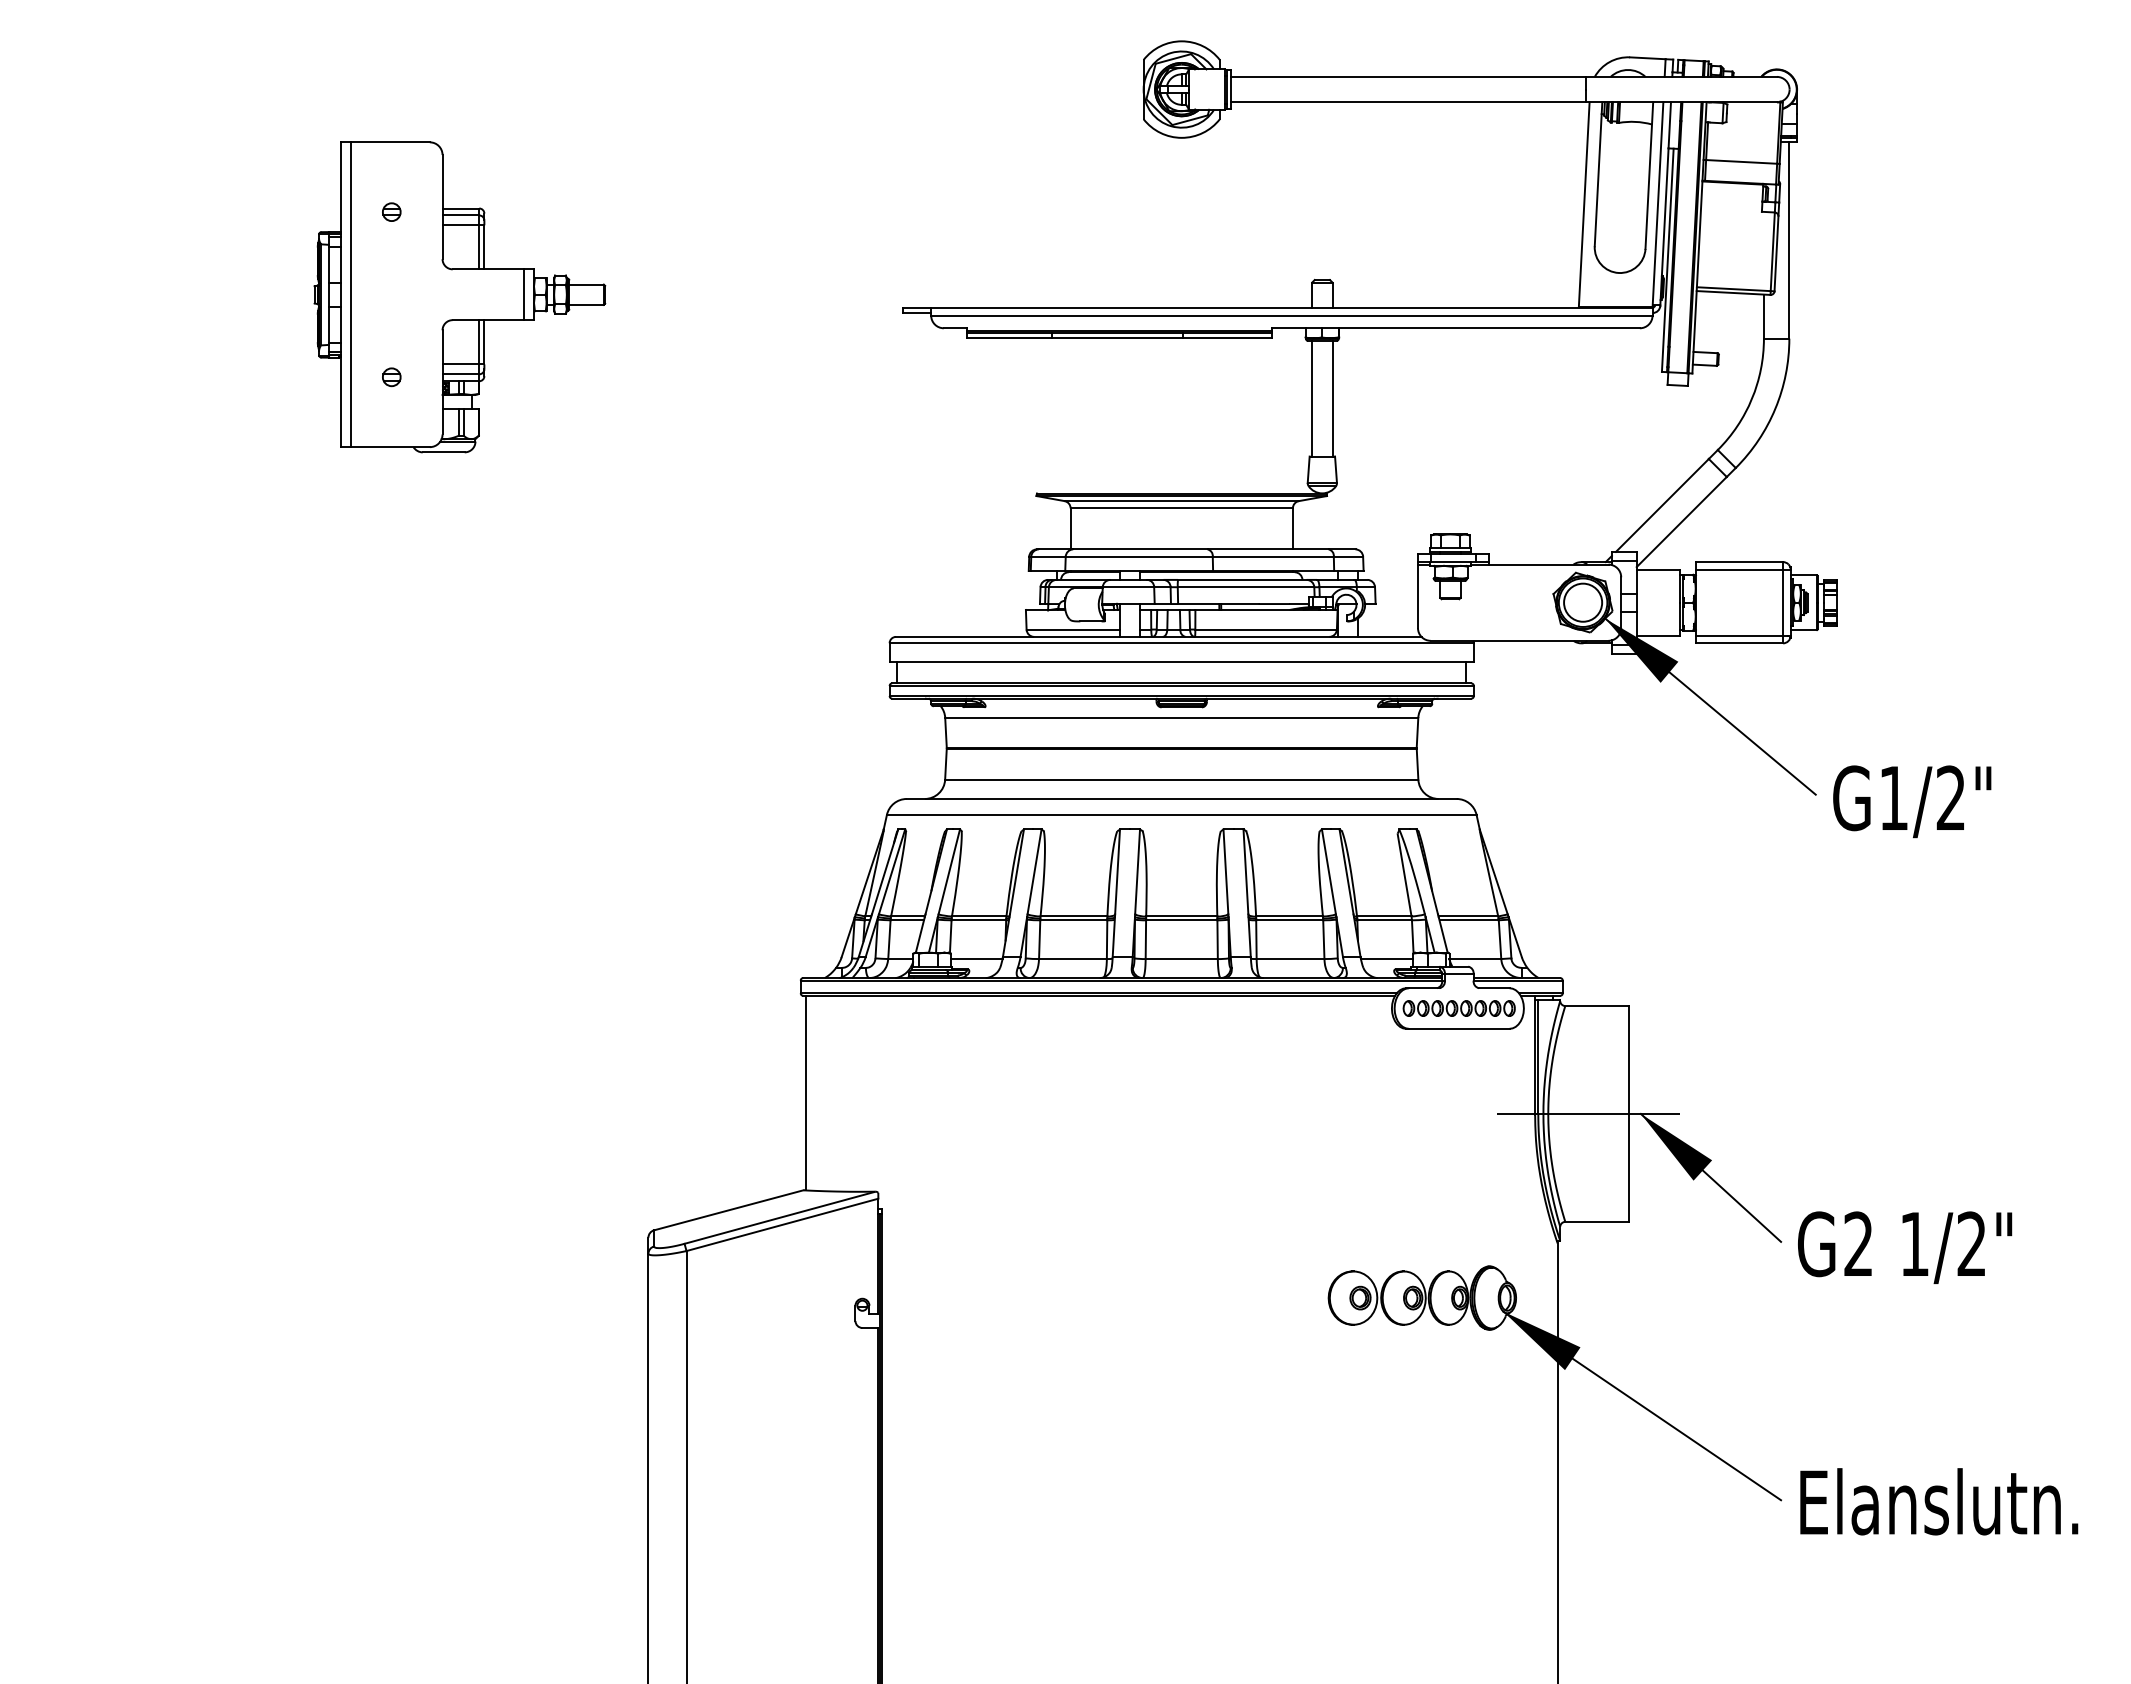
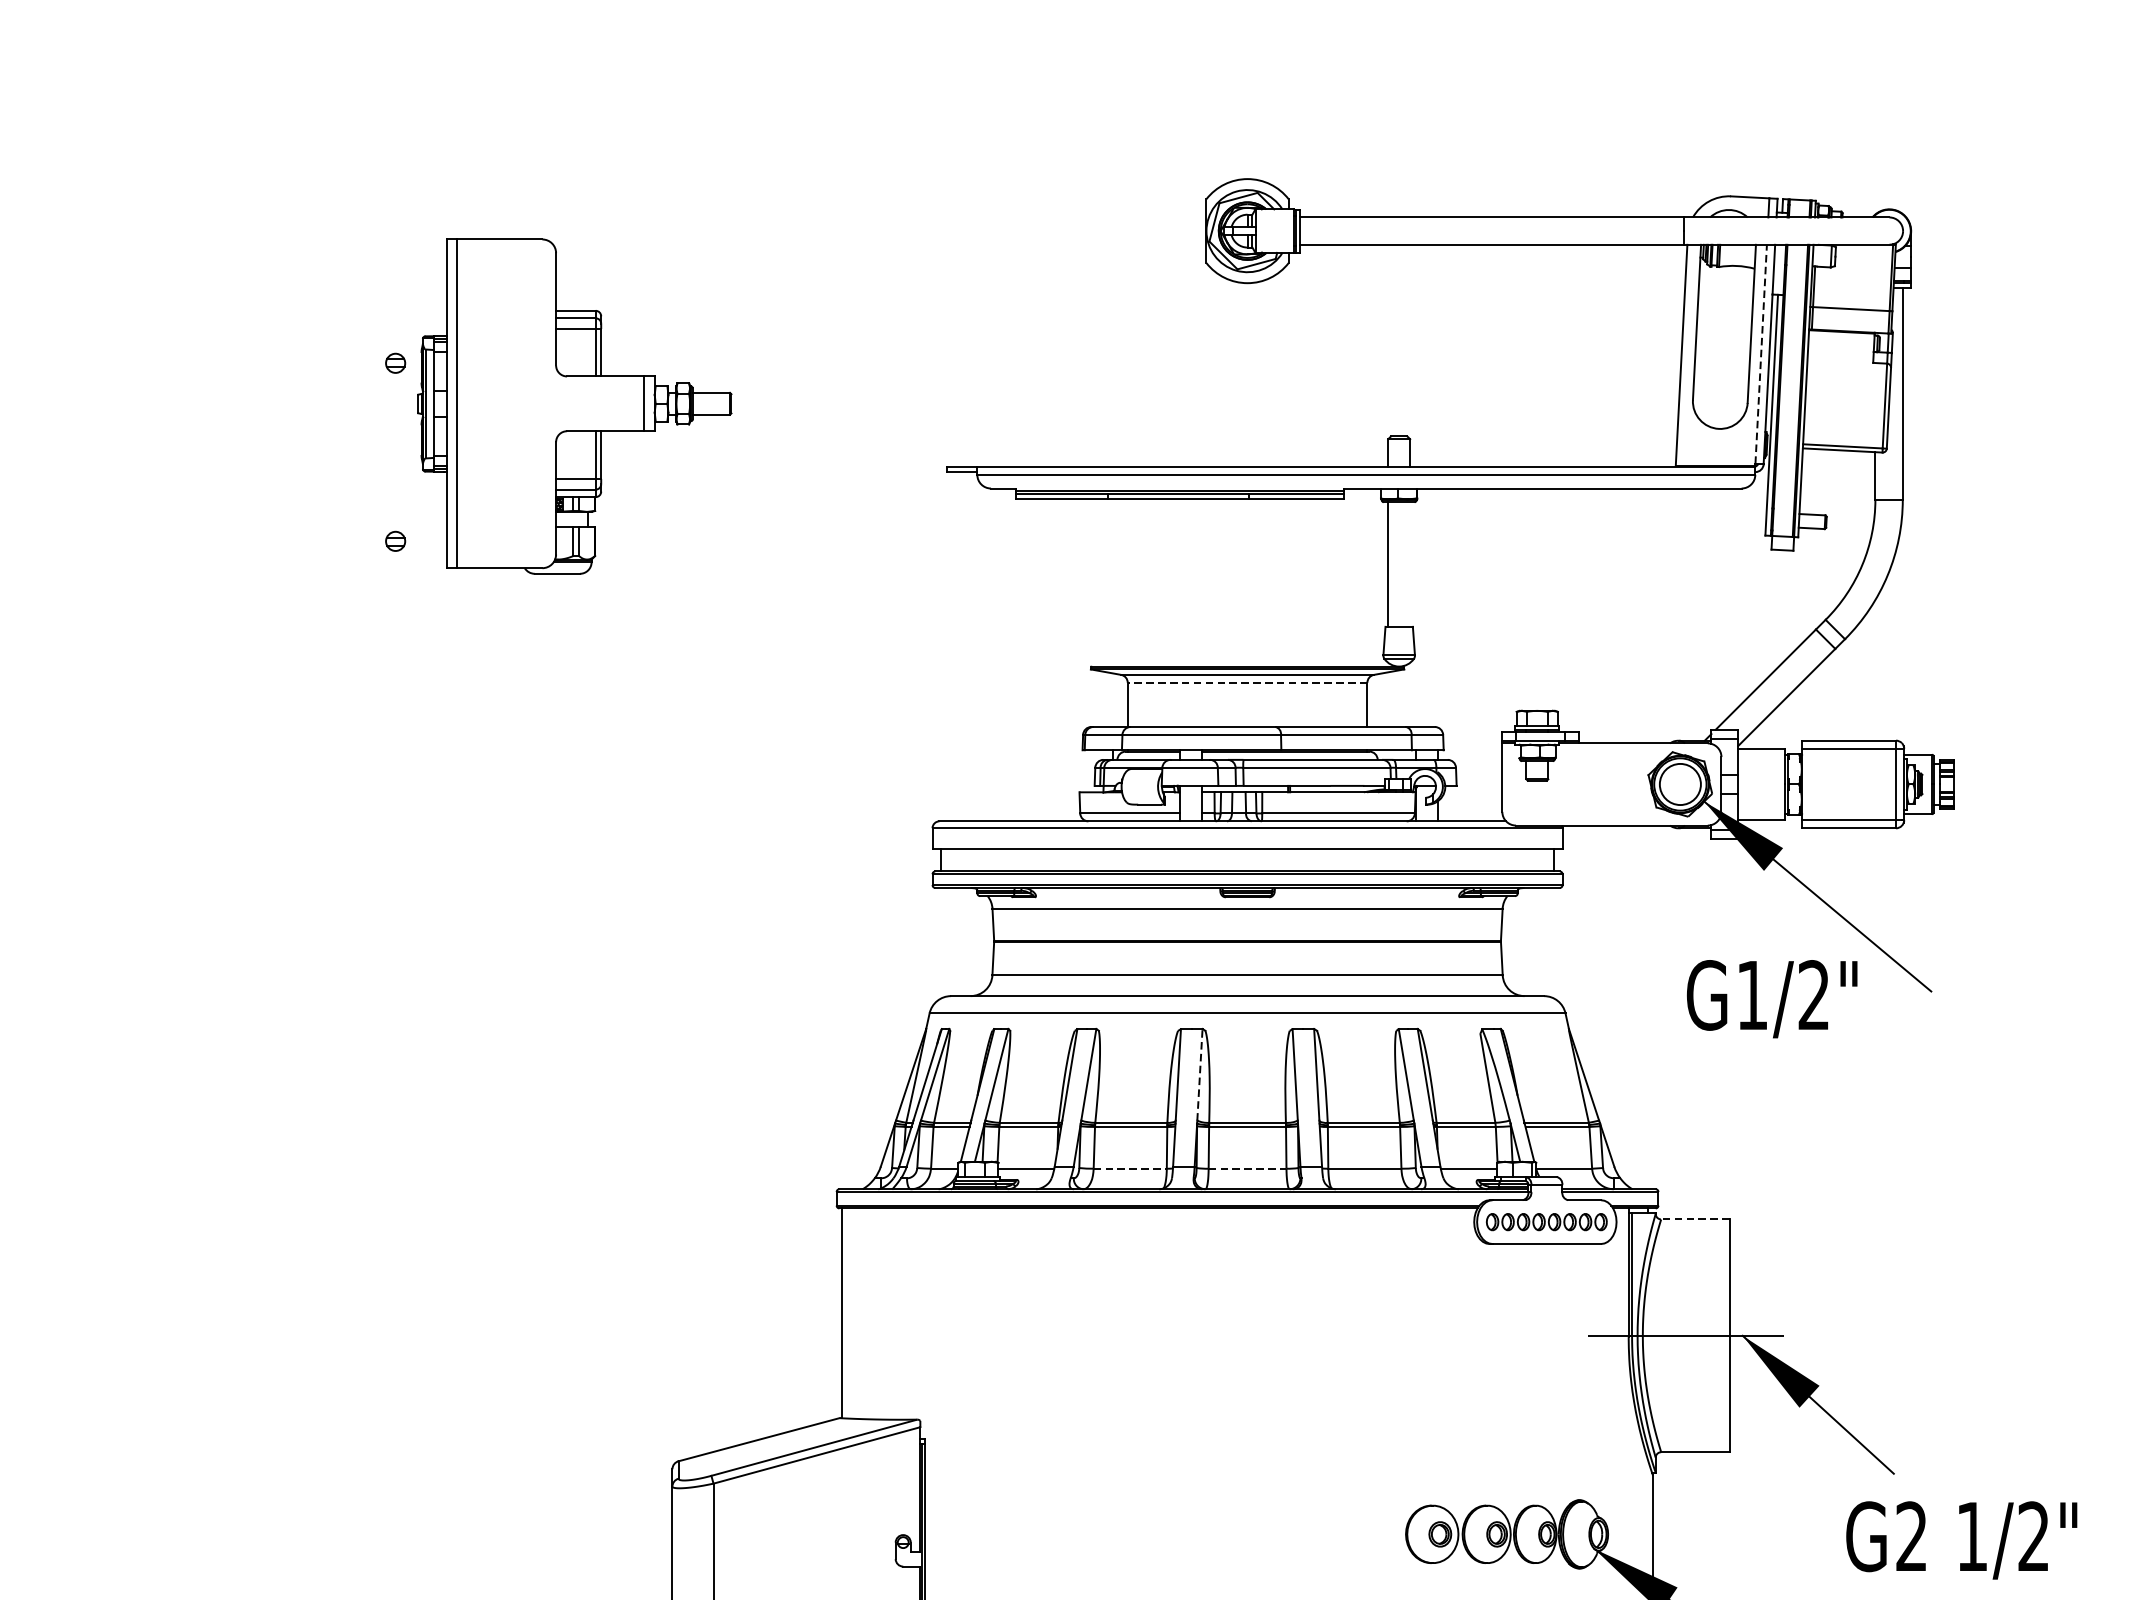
line: (1658, 203) -> (1761, 353), solid -> dashed
part: (459, 297) -> (574, 406), moved
line: (1332, 398) -> (1410, 564), removed
line: (1181, 508) -> (1247, 682), solid -> dashed
text: (1912, 801) -> (1772, 998), moved
line: (1137, 871) -> (1199, 1074), solid -> dashed
line: (1072, 959) -> (1129, 1169), solid -> dashed
line: (1182, 959) -> (1248, 1169), solid -> dashed
line: (1597, 1006) -> (1695, 1219), solid -> dashed
text: (1905, 1247) -> (1962, 1540), moved

